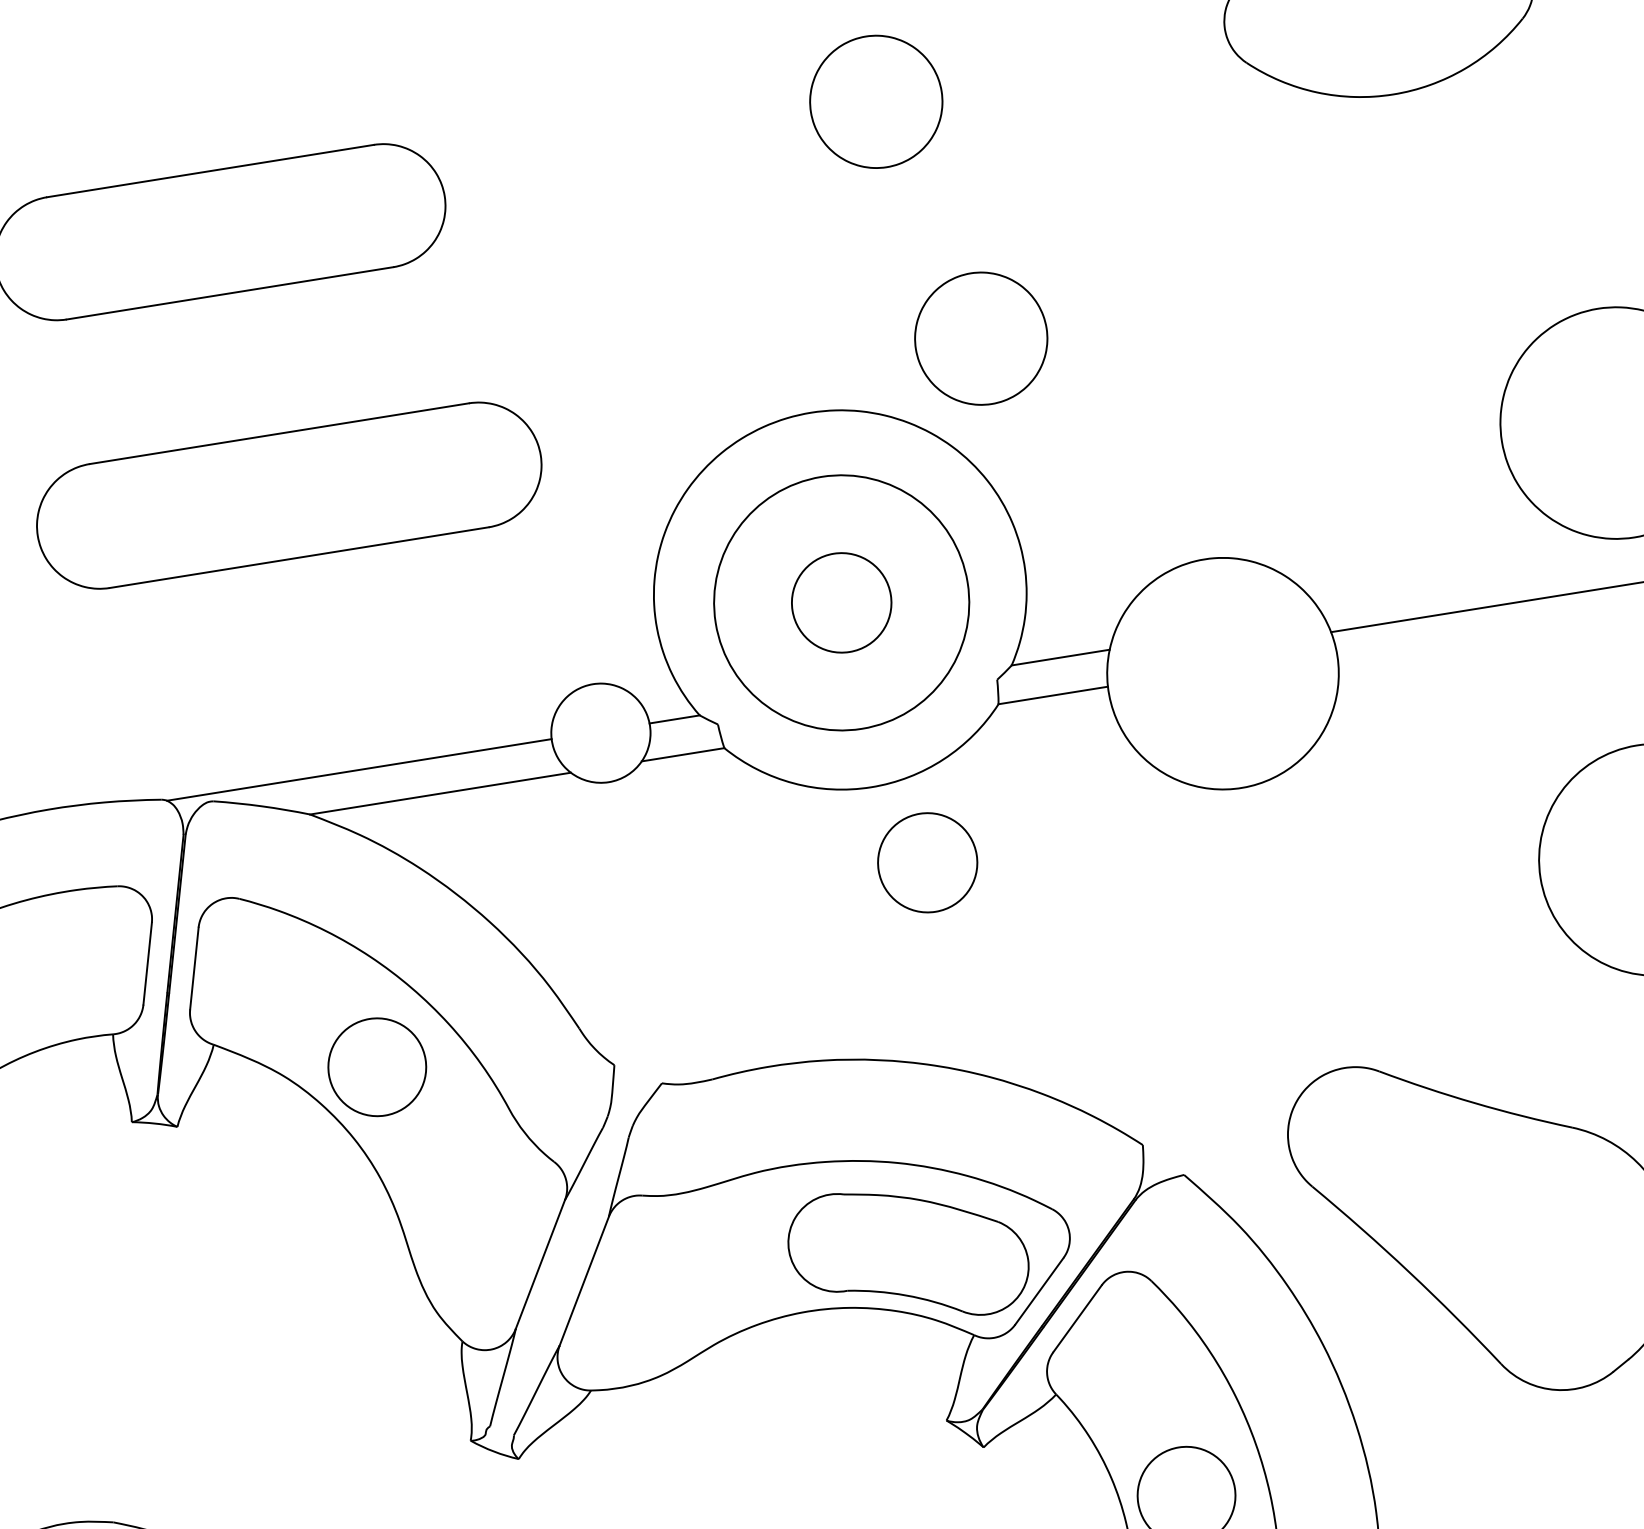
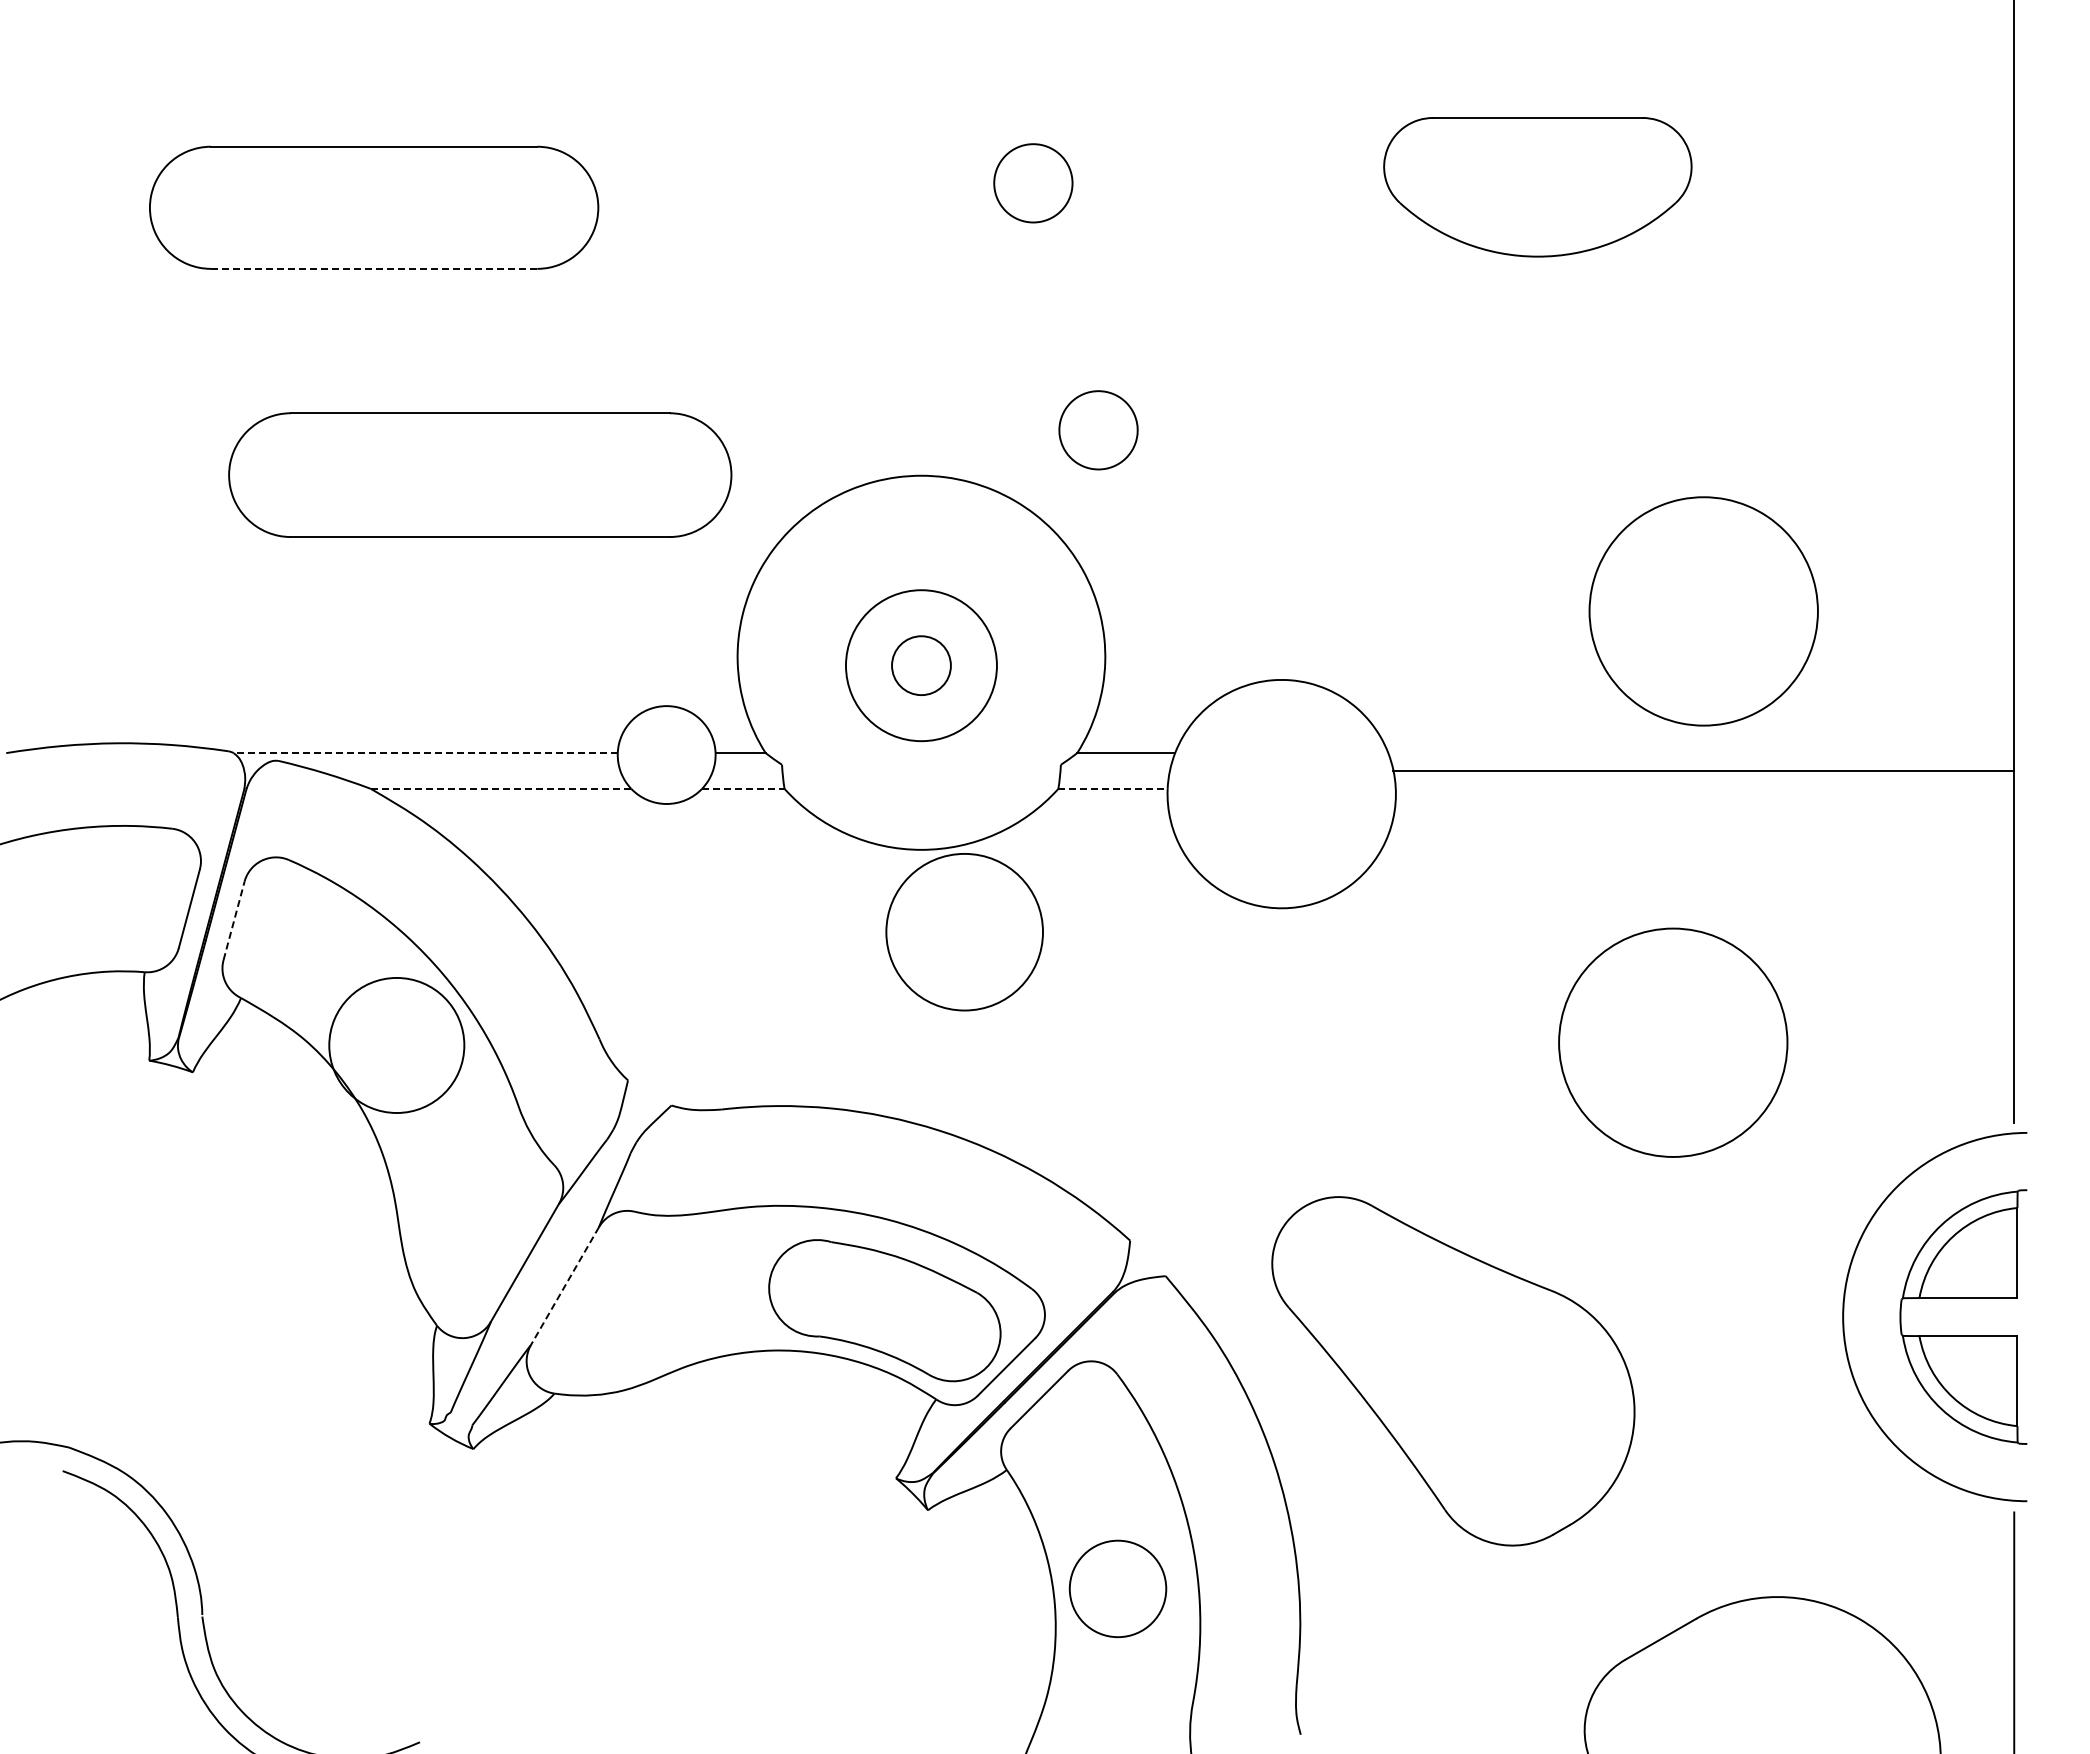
part: (876, 102) -> (1033, 183), size x0.6
line: (230, 292) -> (374, 268), solid -> dashed
part: (981, 339) -> (1098, 430), size x0.6
part: (289, 495) -> (480, 474), moved
circle: (841, 602) -> (921, 665), size x0.6
circle: (841, 602) -> (921, 665), size x0.6
line: (1053, 695) -> (1113, 788), solid -> dashed
line: (683, 754) -> (743, 788), solid -> dashed
line: (359, 770) -> (425, 753), solid -> dashed
line: (440, 793) -> (501, 788), solid -> dashed
circle: (927, 863) -> (964, 932), size x1.6
line: (194, 968) -> (234, 920), solid -> dashed
circle: (376, 1067) -> (396, 1045), size x1.4
line: (584, 1281) -> (565, 1286), solid -> dashed

